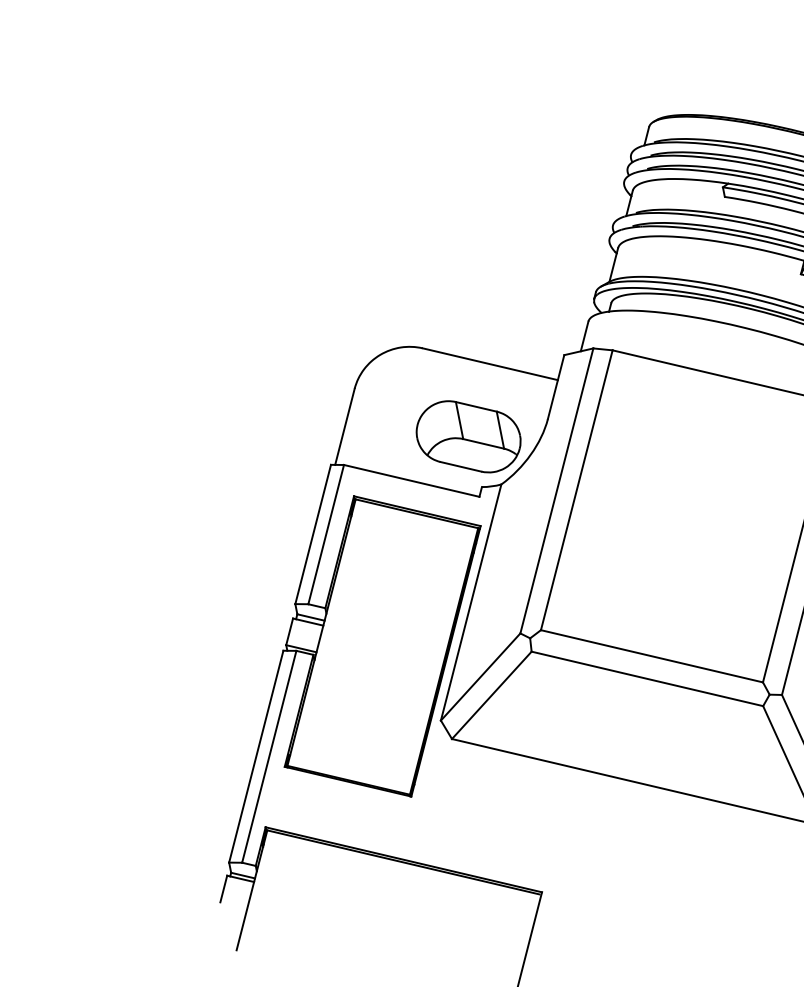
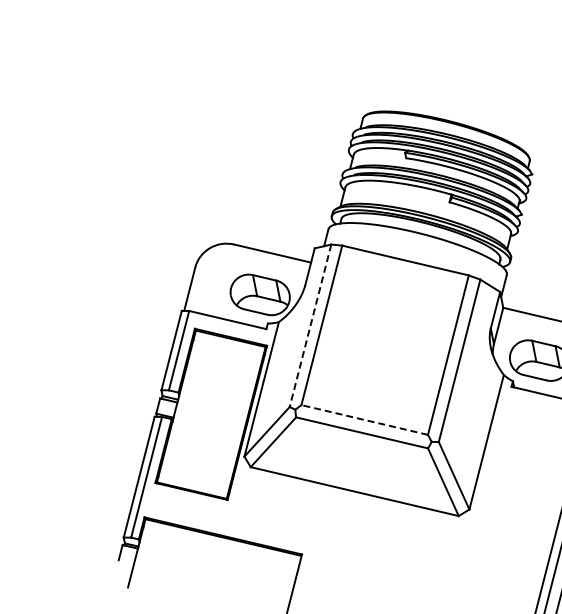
line: (556, 490) -> (310, 325), solid -> dashed
line: (651, 657) -> (364, 420), solid -> dashed

